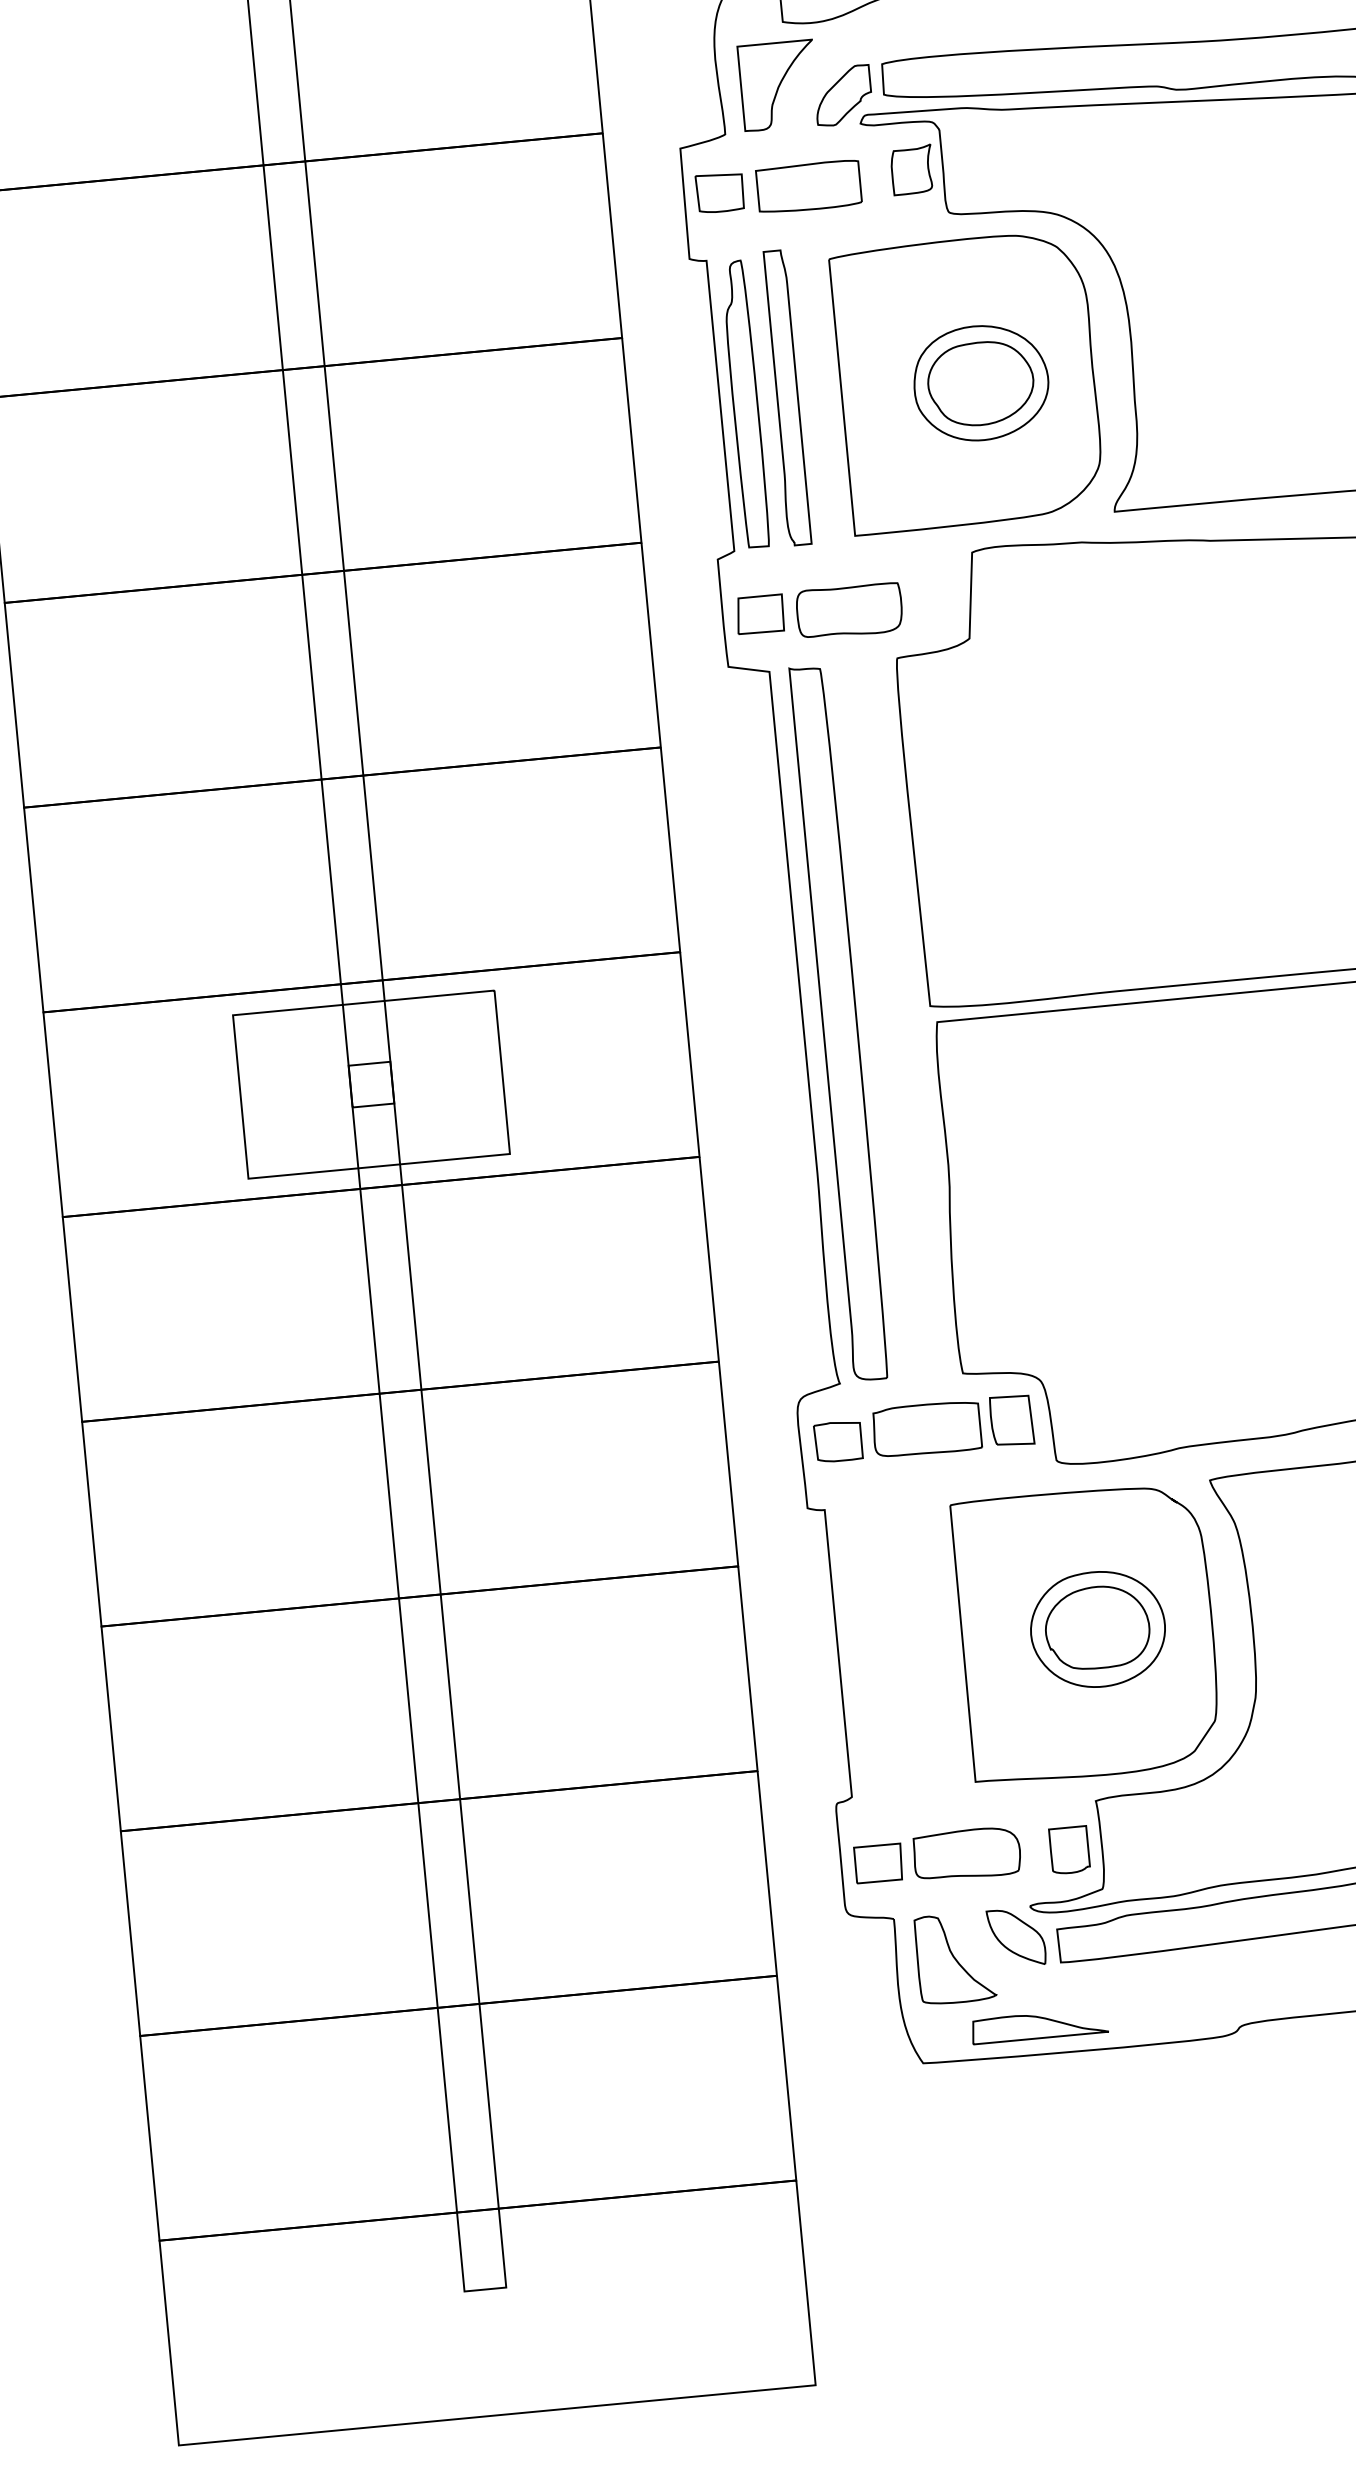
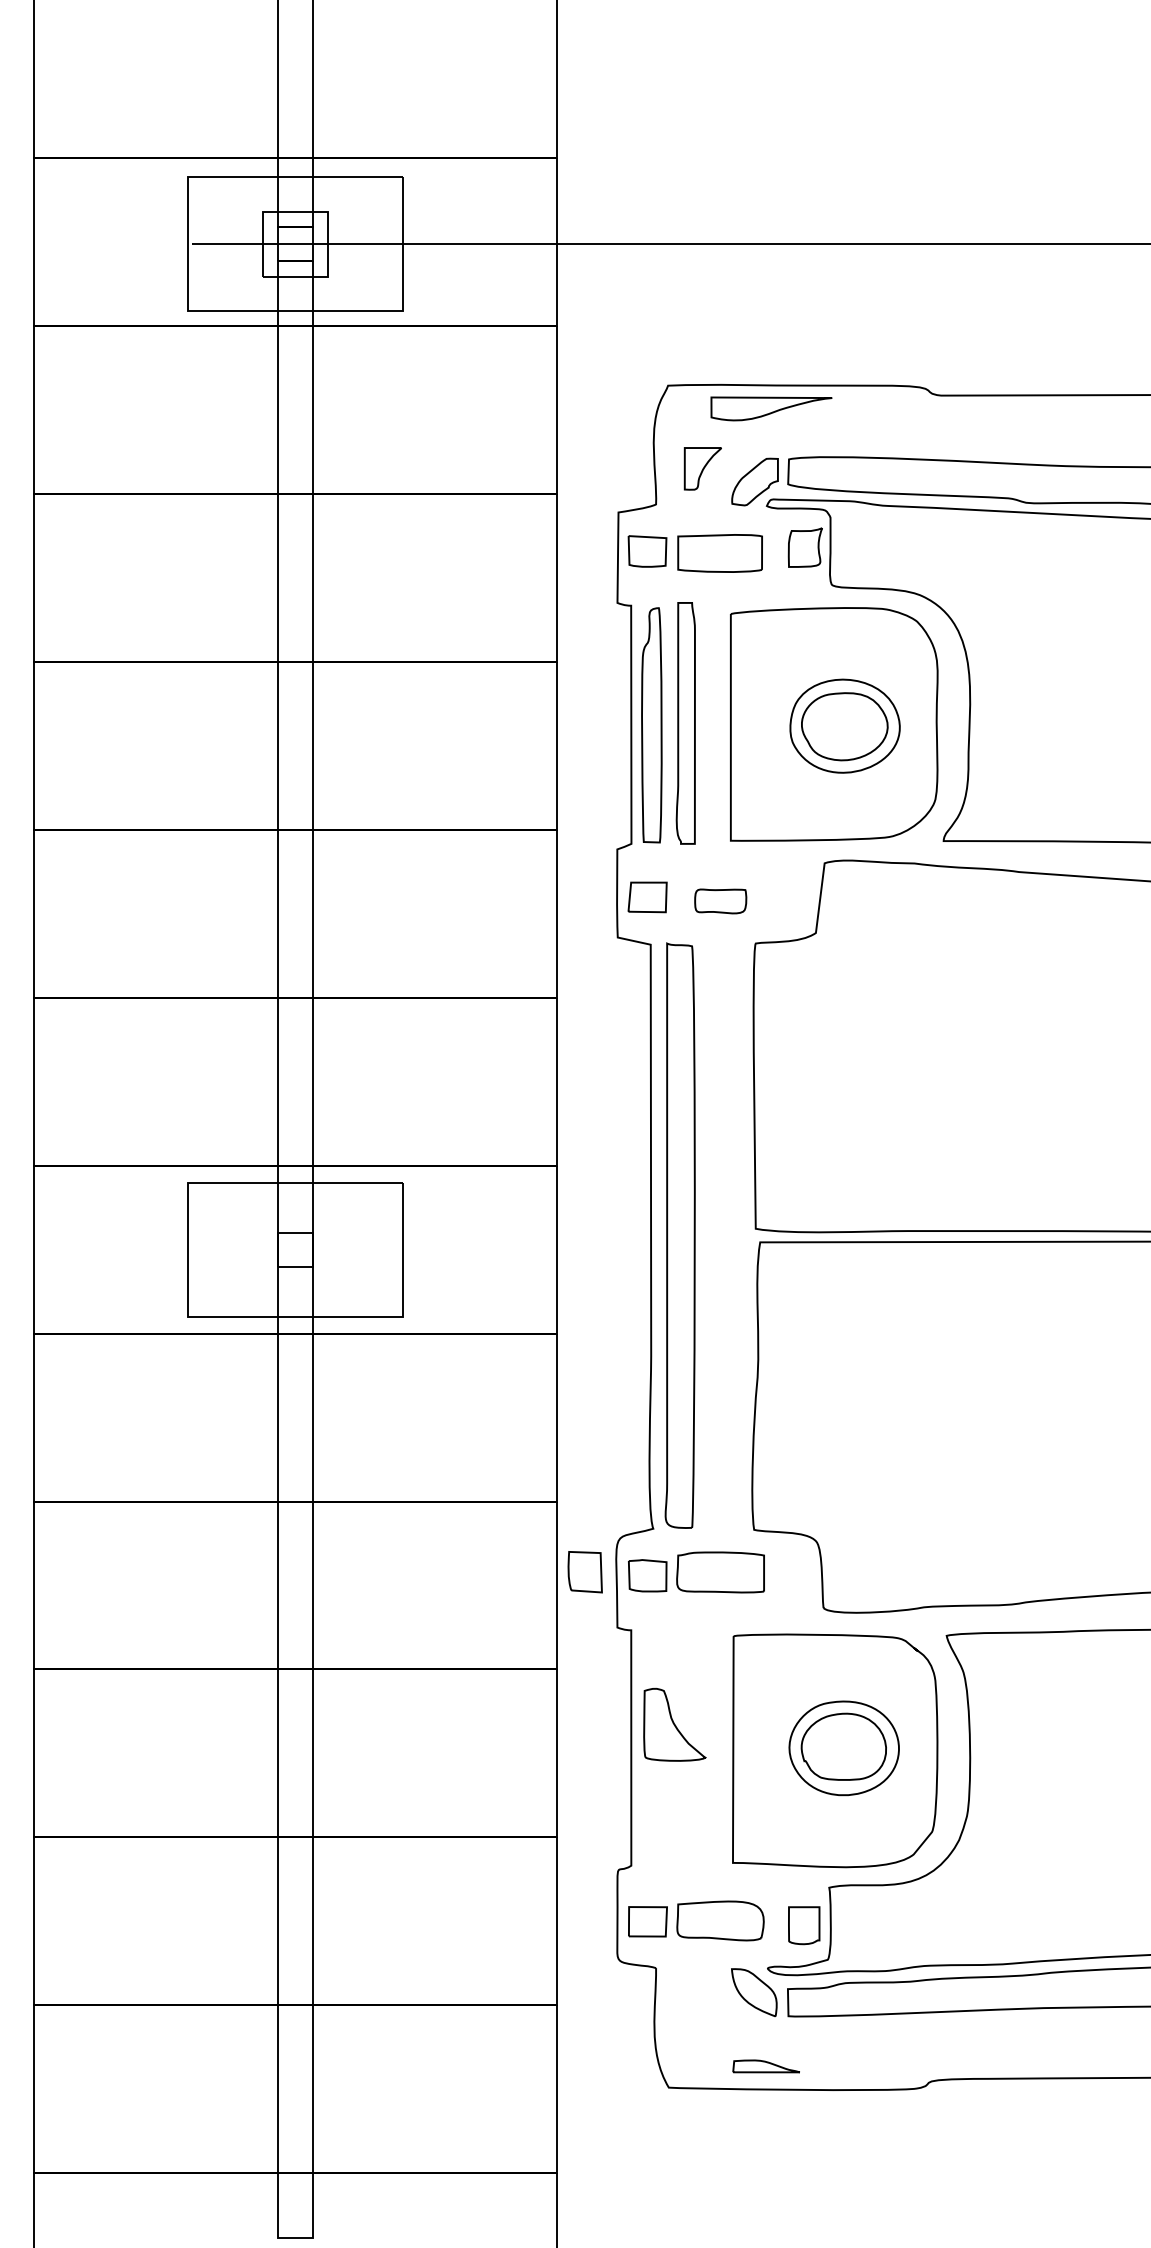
part: (777, 85) -> (702, 468), size x0.6
part: (849, 611) -> (720, 901), size x0.6
part: (1011, 1421) -> (584, 1572), moved
part: (954, 1958) -> (674, 1724), moved
part: (1039, 2026) -> (766, 2066), size x0.6

